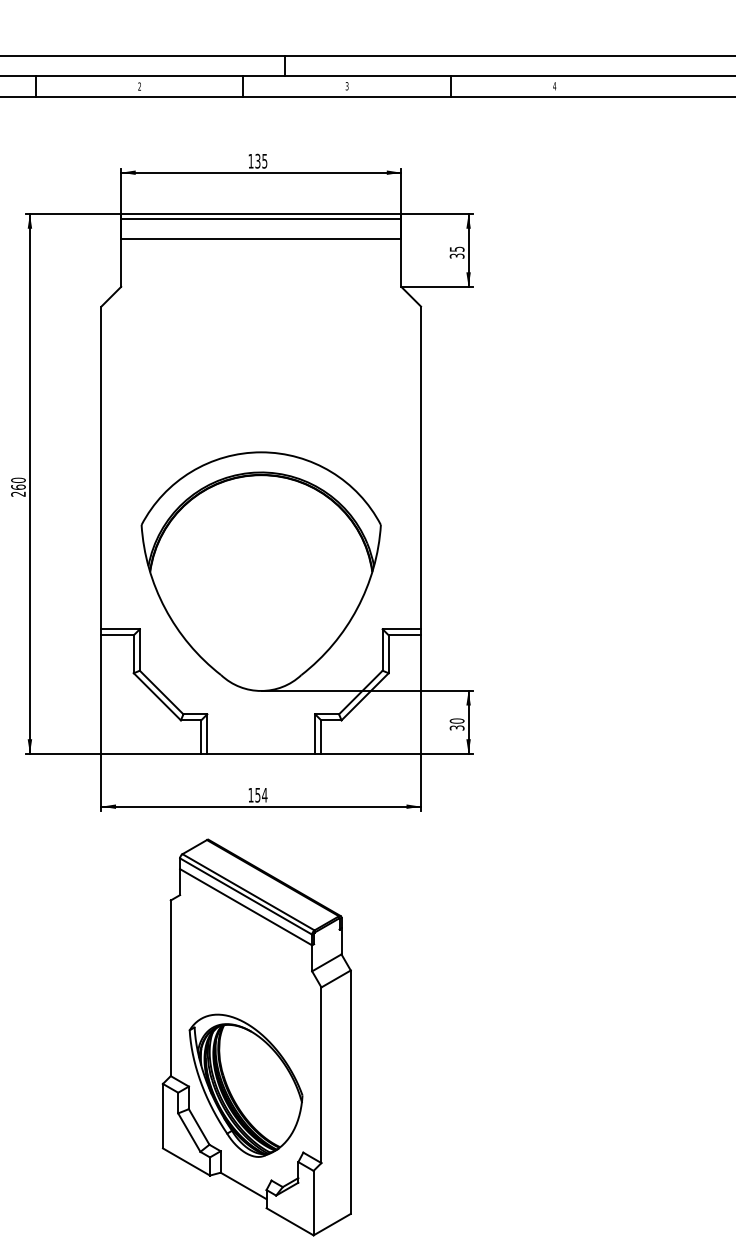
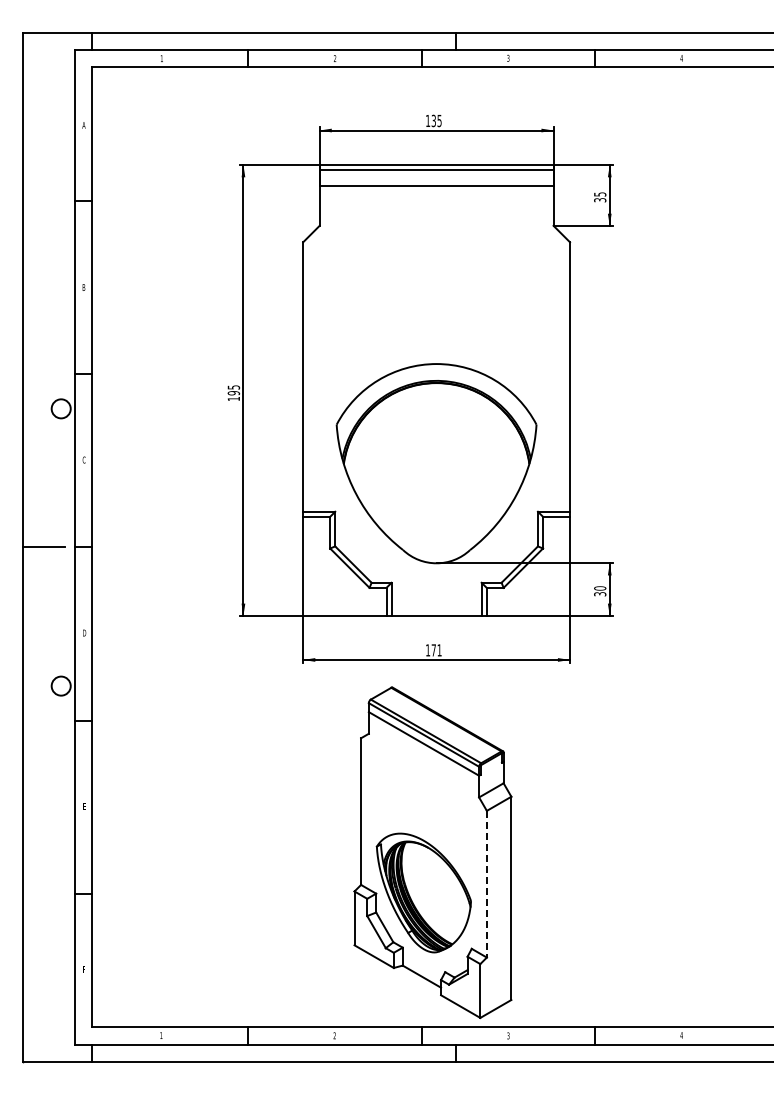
text: (18, 487) -> (233, 393), 260 -> 195
text: (261, 795) -> (436, 650), 154 -> 171
line: (320, 1075) -> (486, 884), solid -> dashed

